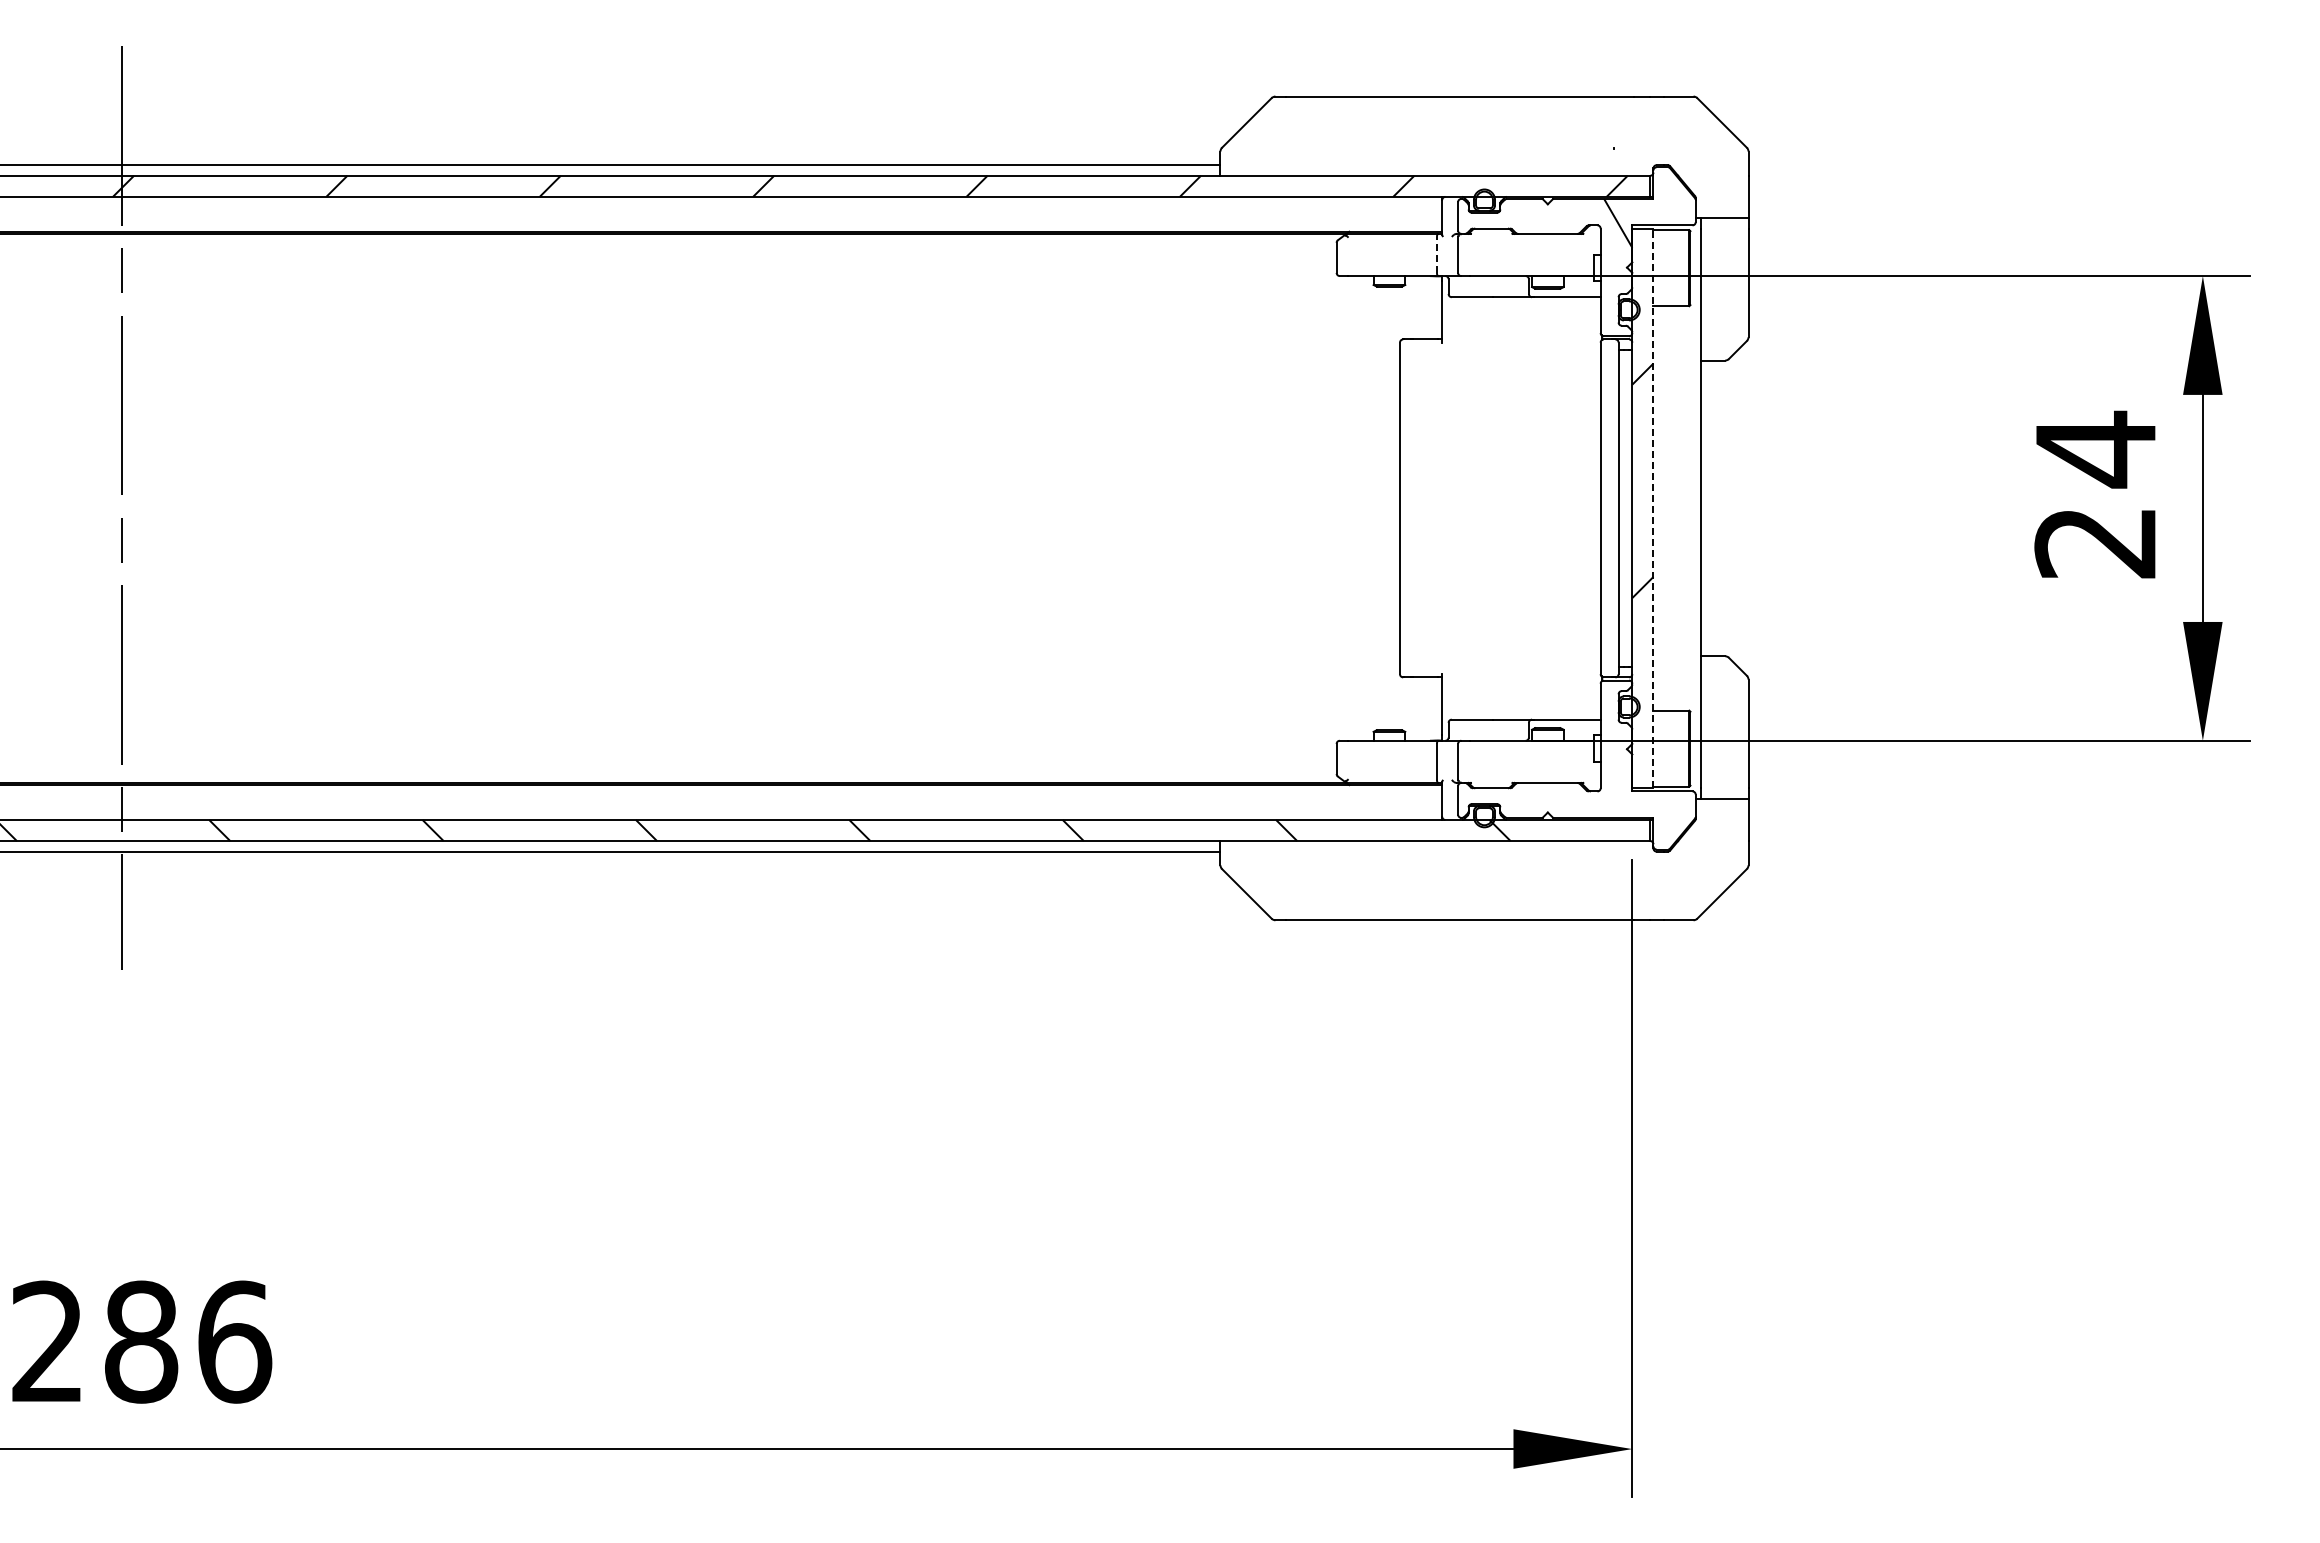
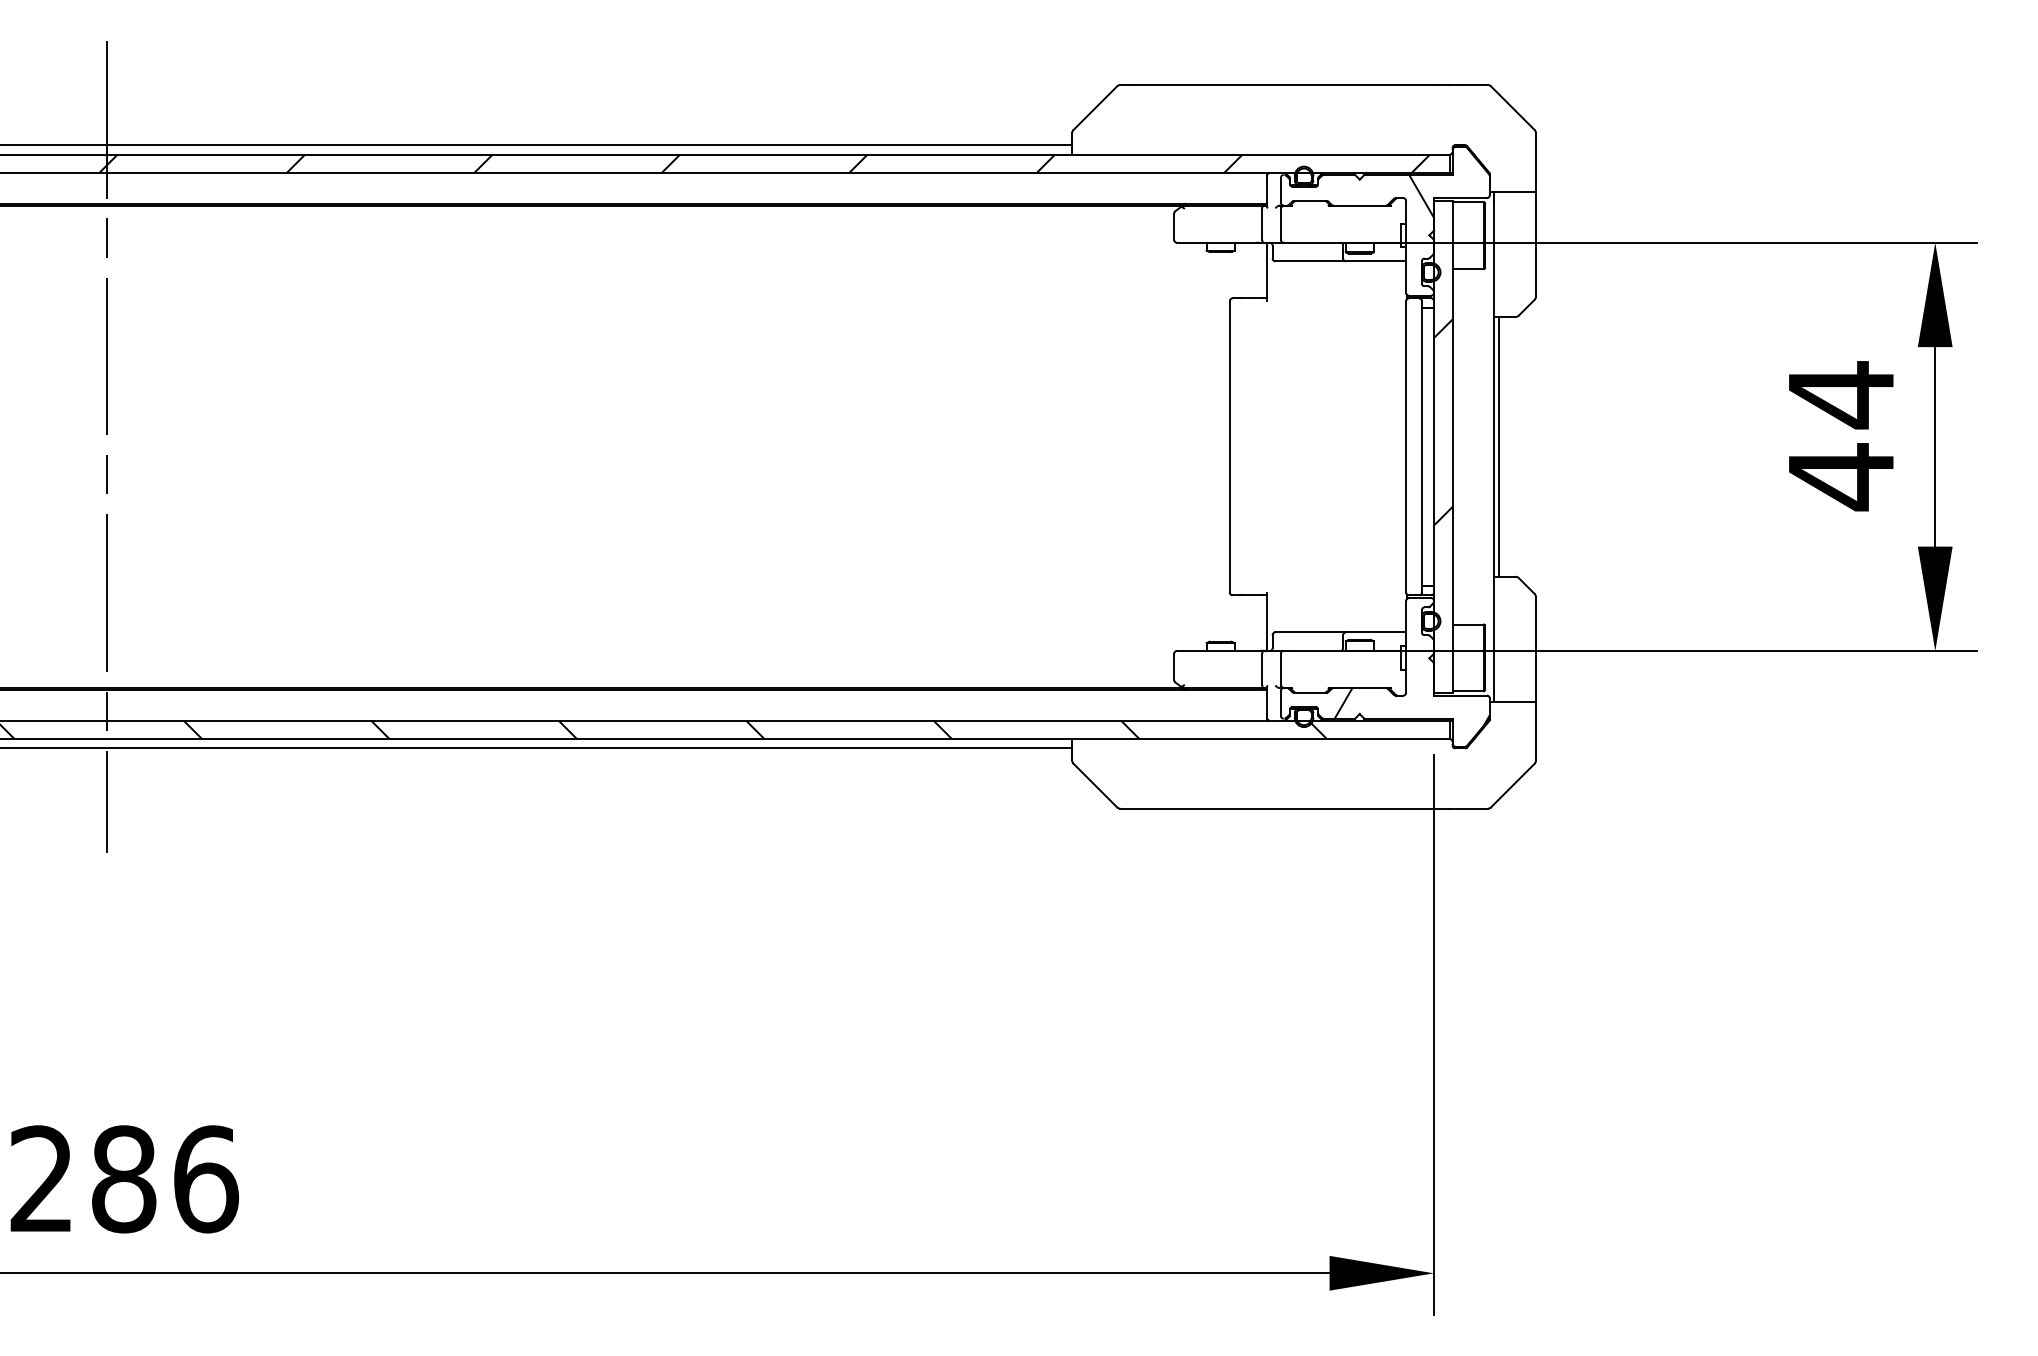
line: (1436, 254) -> (1261, 223), dashed -> solid
line: (1653, 508) -> (1452, 446), dashed -> solid
line: (1706, 508) -> (1499, 446), added
text: (2094, 542) -> (1840, 476), 24 -> 44
hatch: (1607, 804) -> (1412, 706), added

